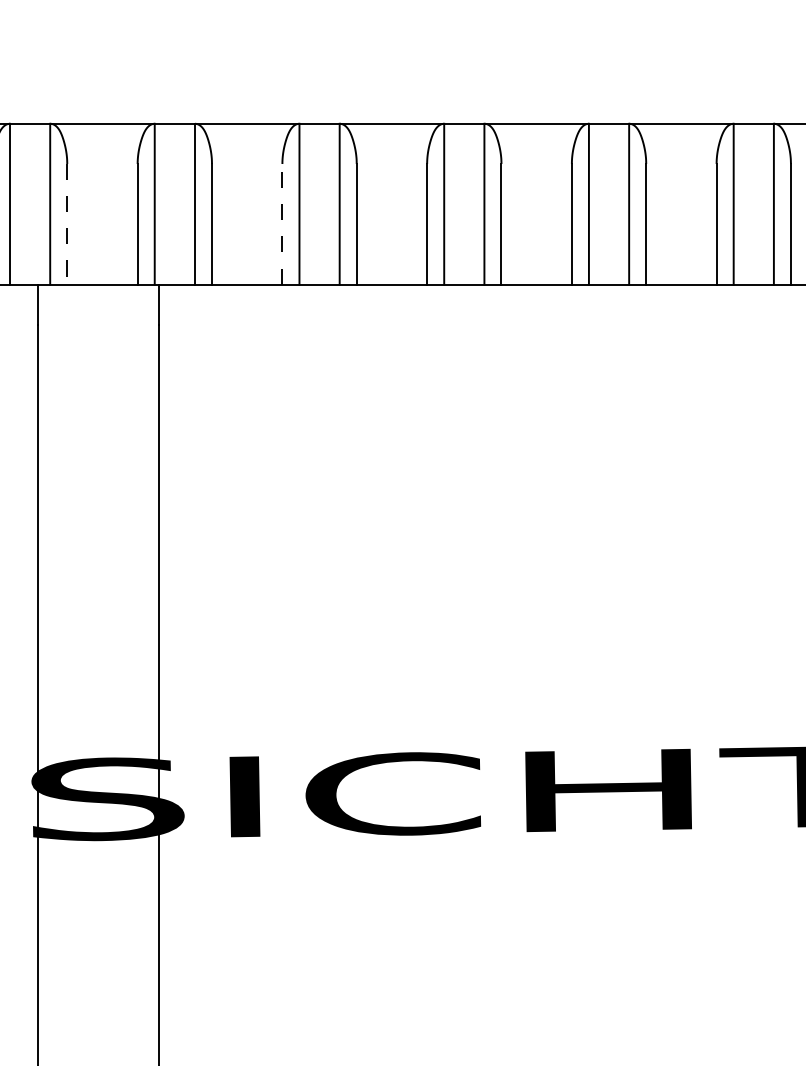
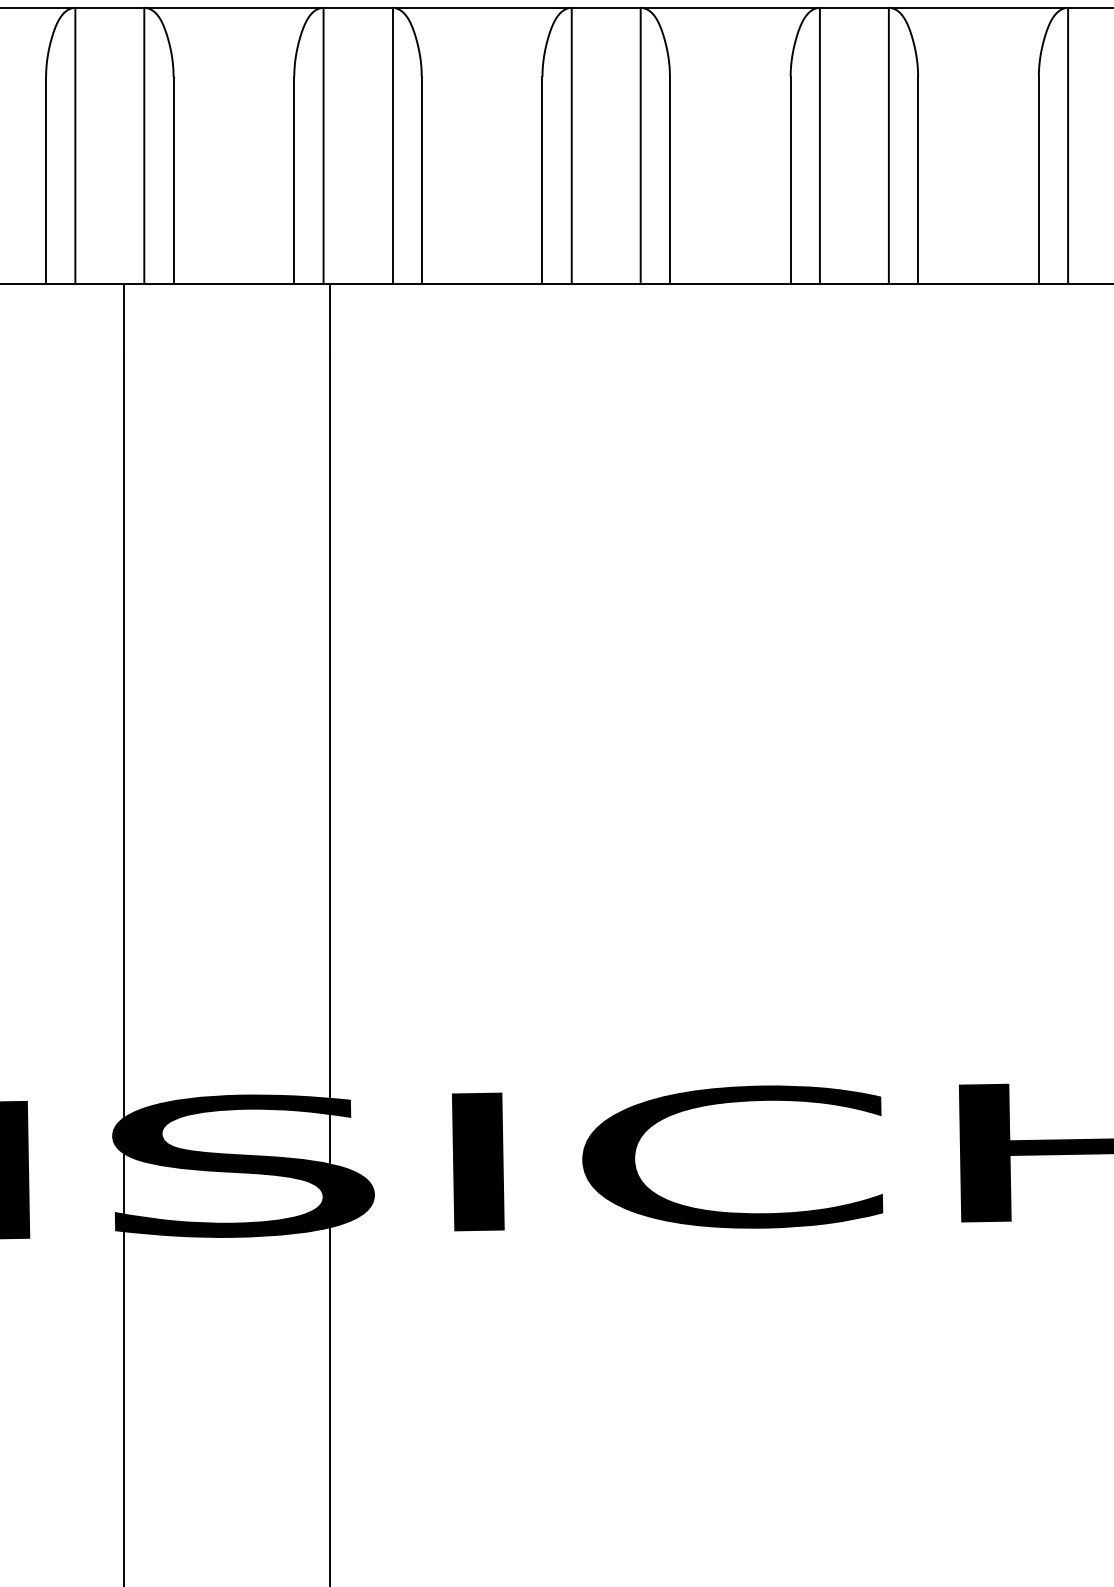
line: (282, 223) -> (542, 178), dashed -> solid
line: (67, 224) -> (173, 180), dashed -> solid

